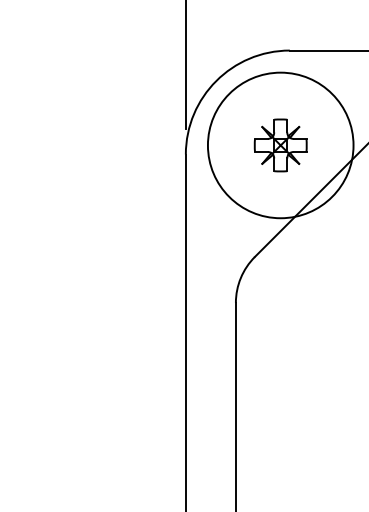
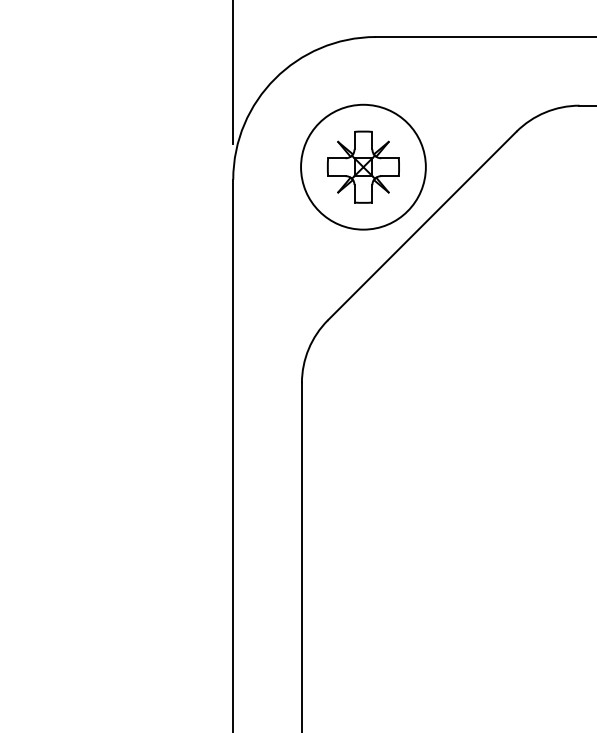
circle: (280, 144) -> (363, 166), size x0.62

